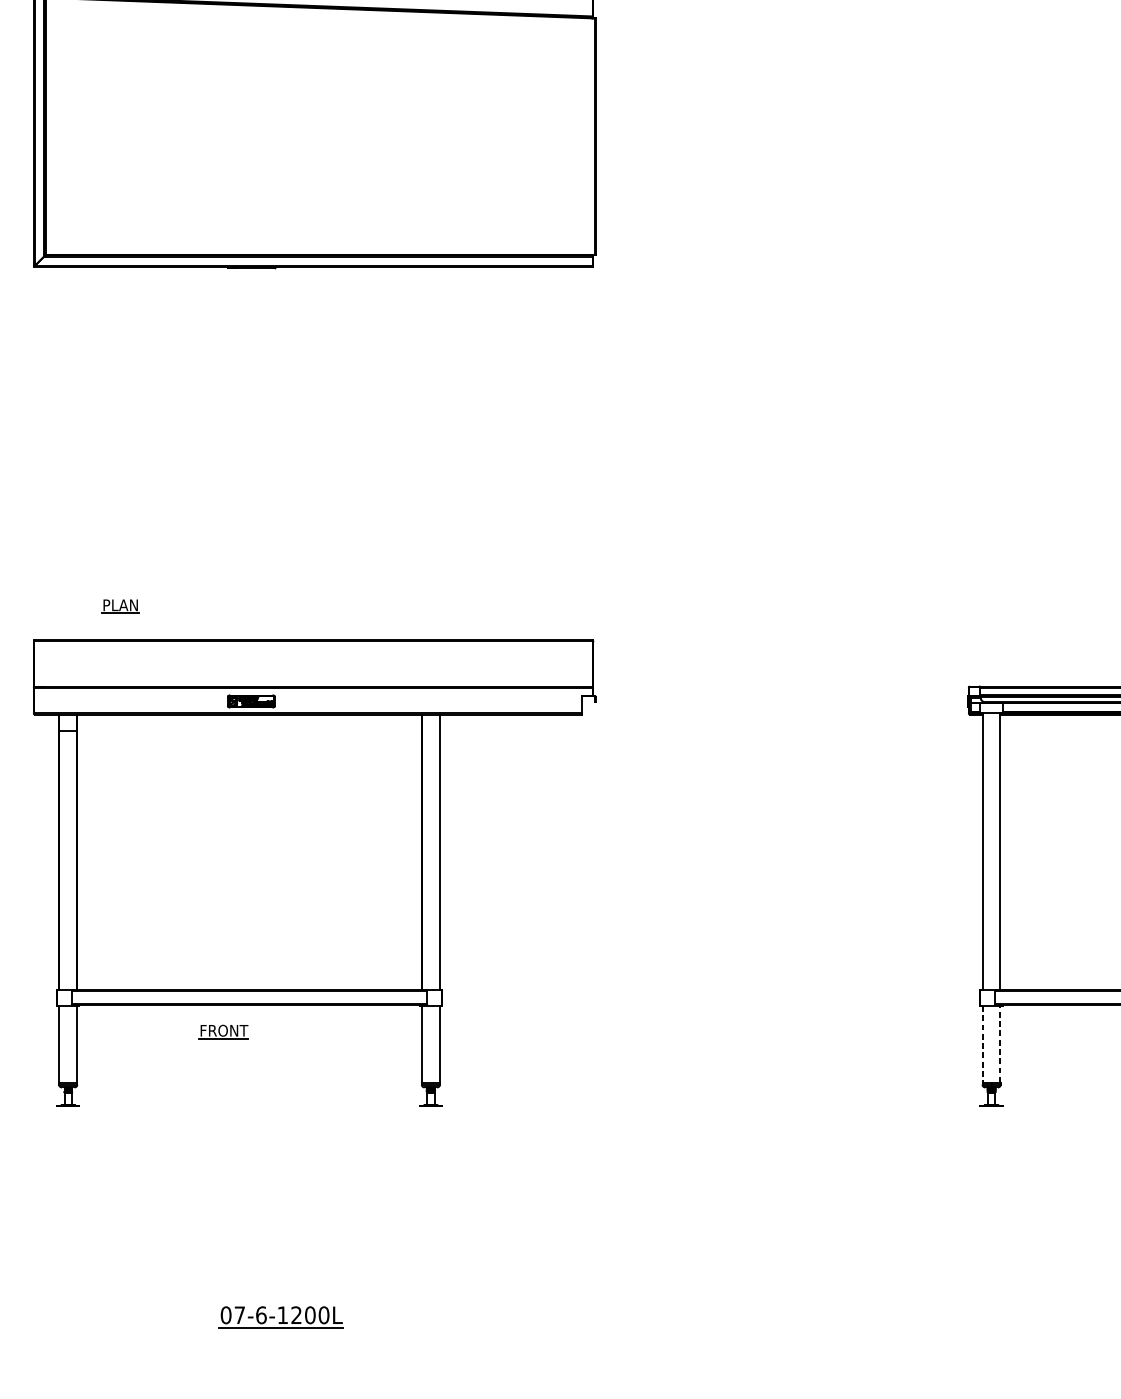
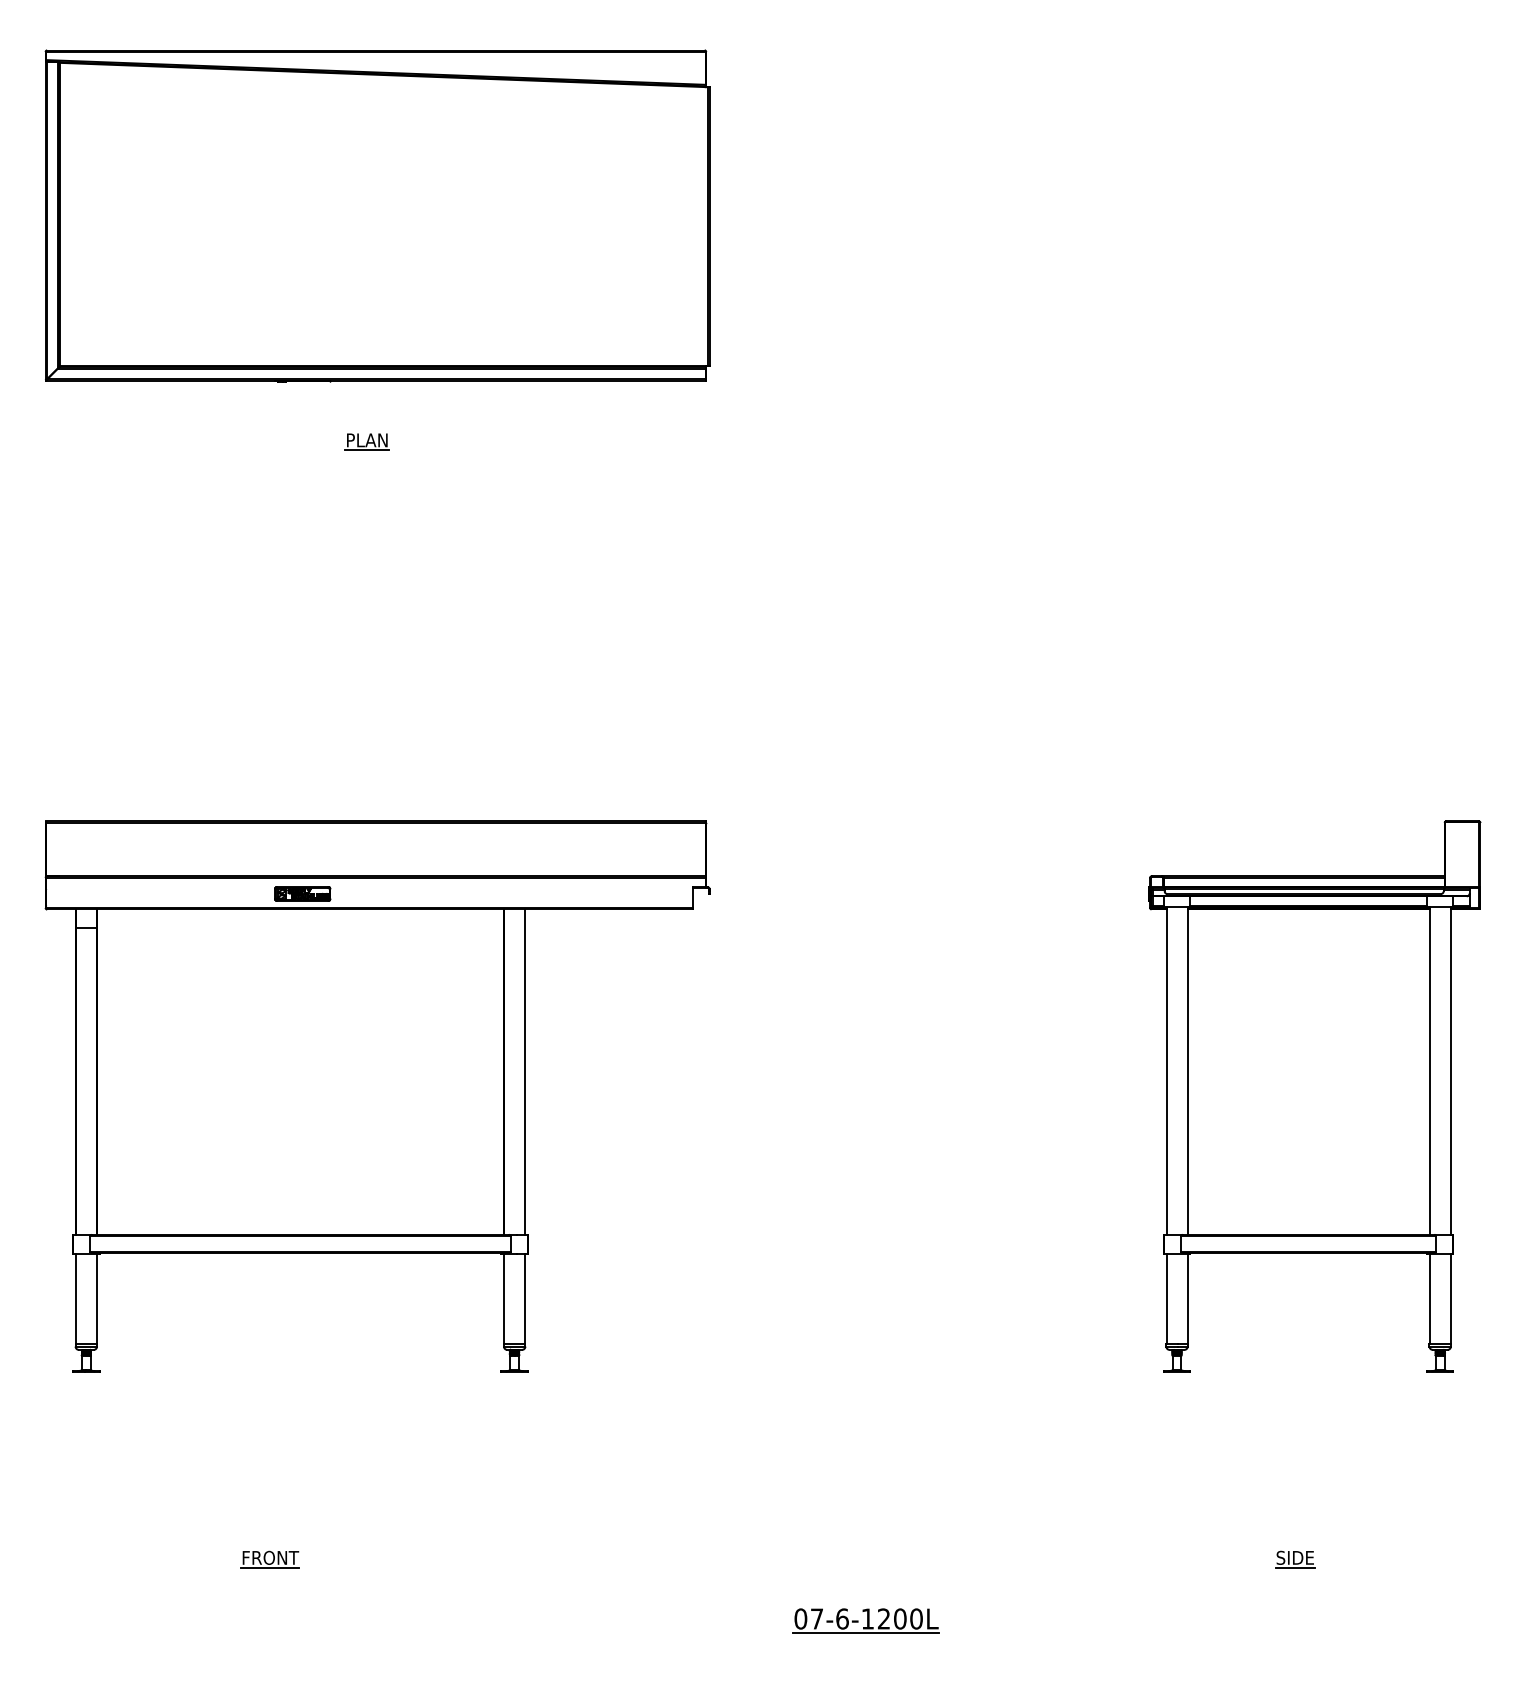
part: (120, 606) -> (366, 441), moved
part: (223, 1032) -> (269, 1559), moved
line: (1000, 1043) -> (1187, 1298), dashed -> solid
line: (982, 1044) -> (1166, 1299), dashed -> solid
part: (1091, 1264) -> (1295, 1559), added
part: (280, 1316) -> (865, 1620), moved

